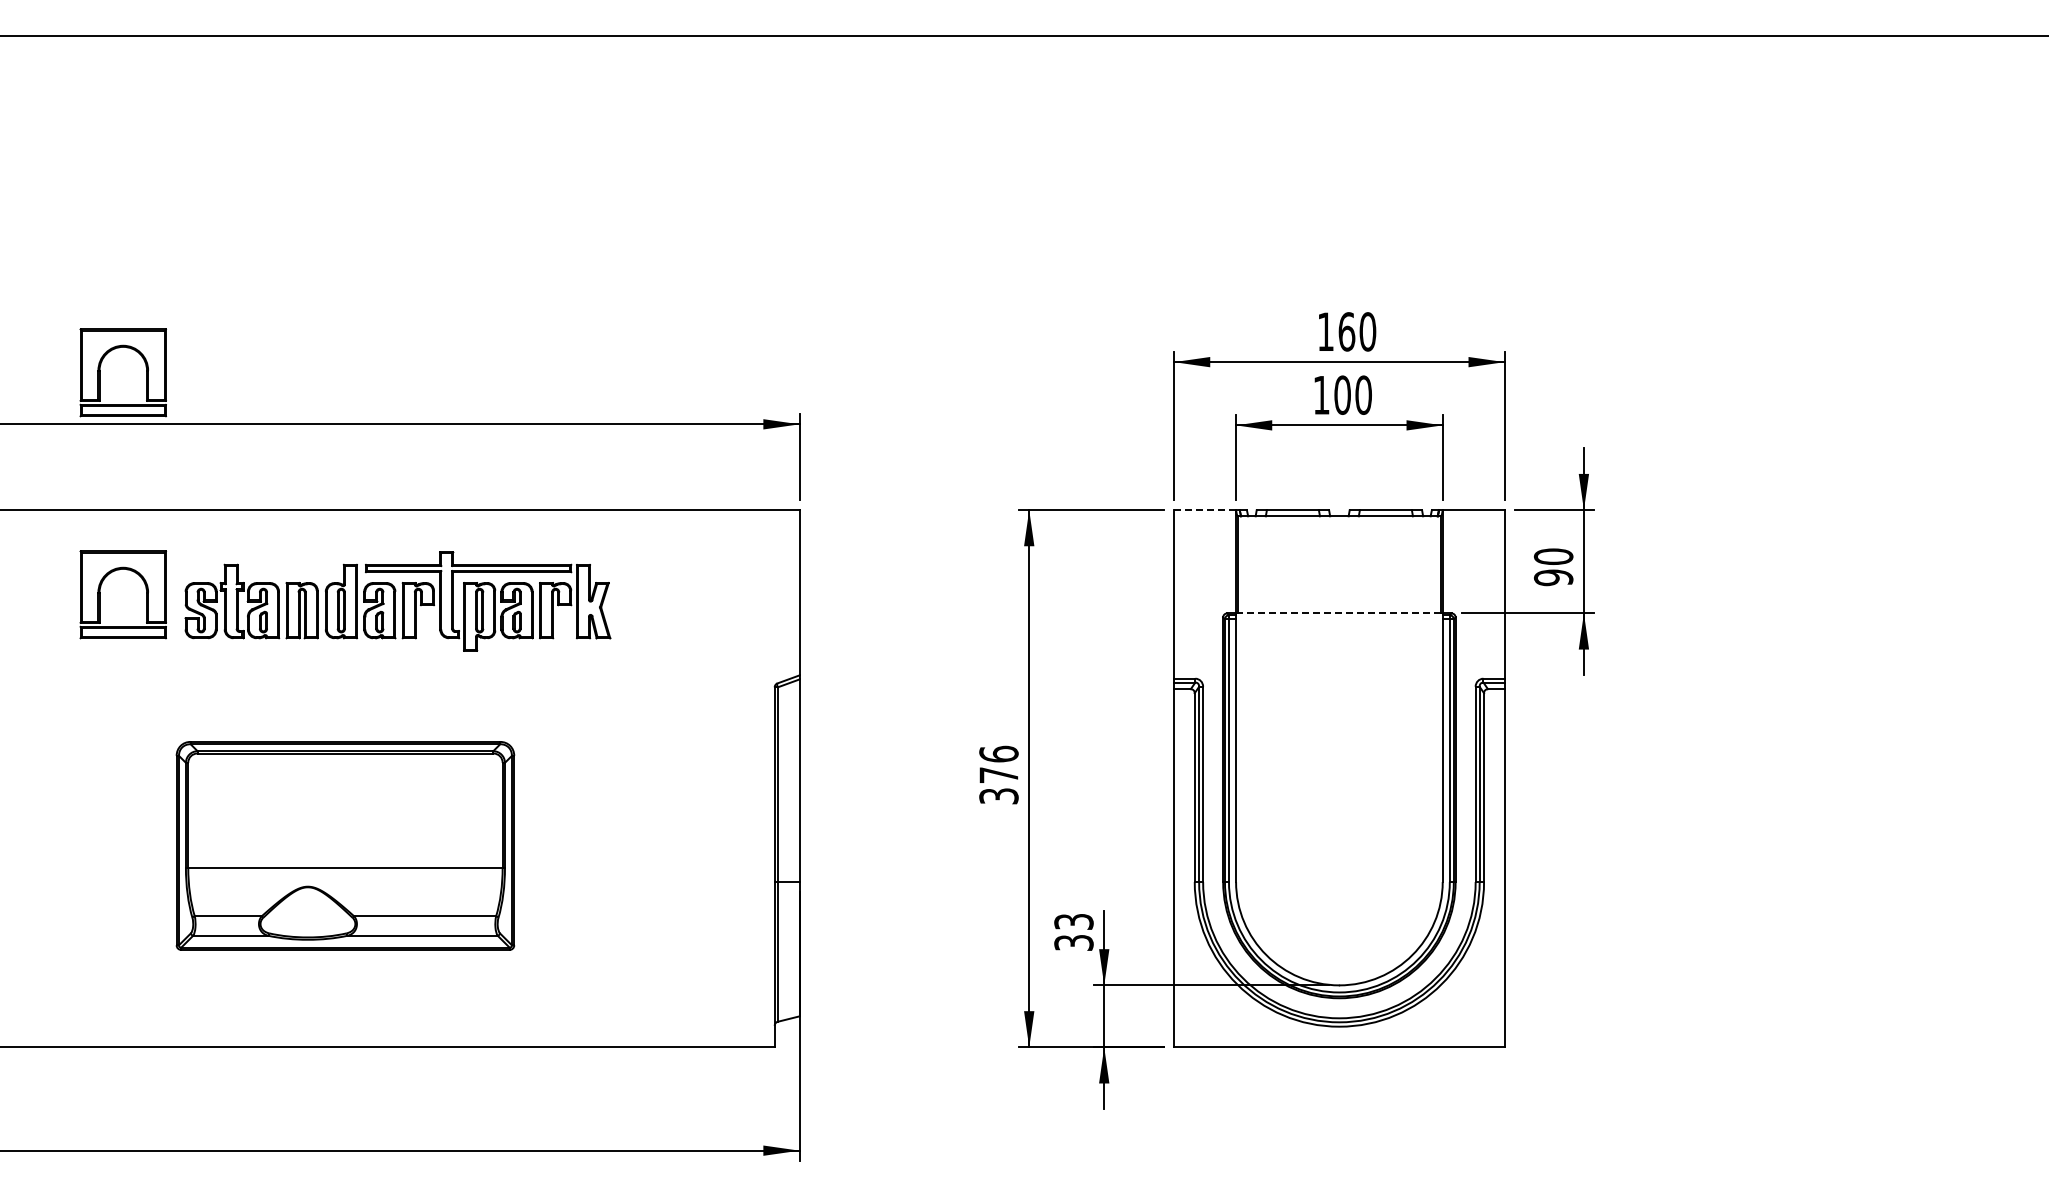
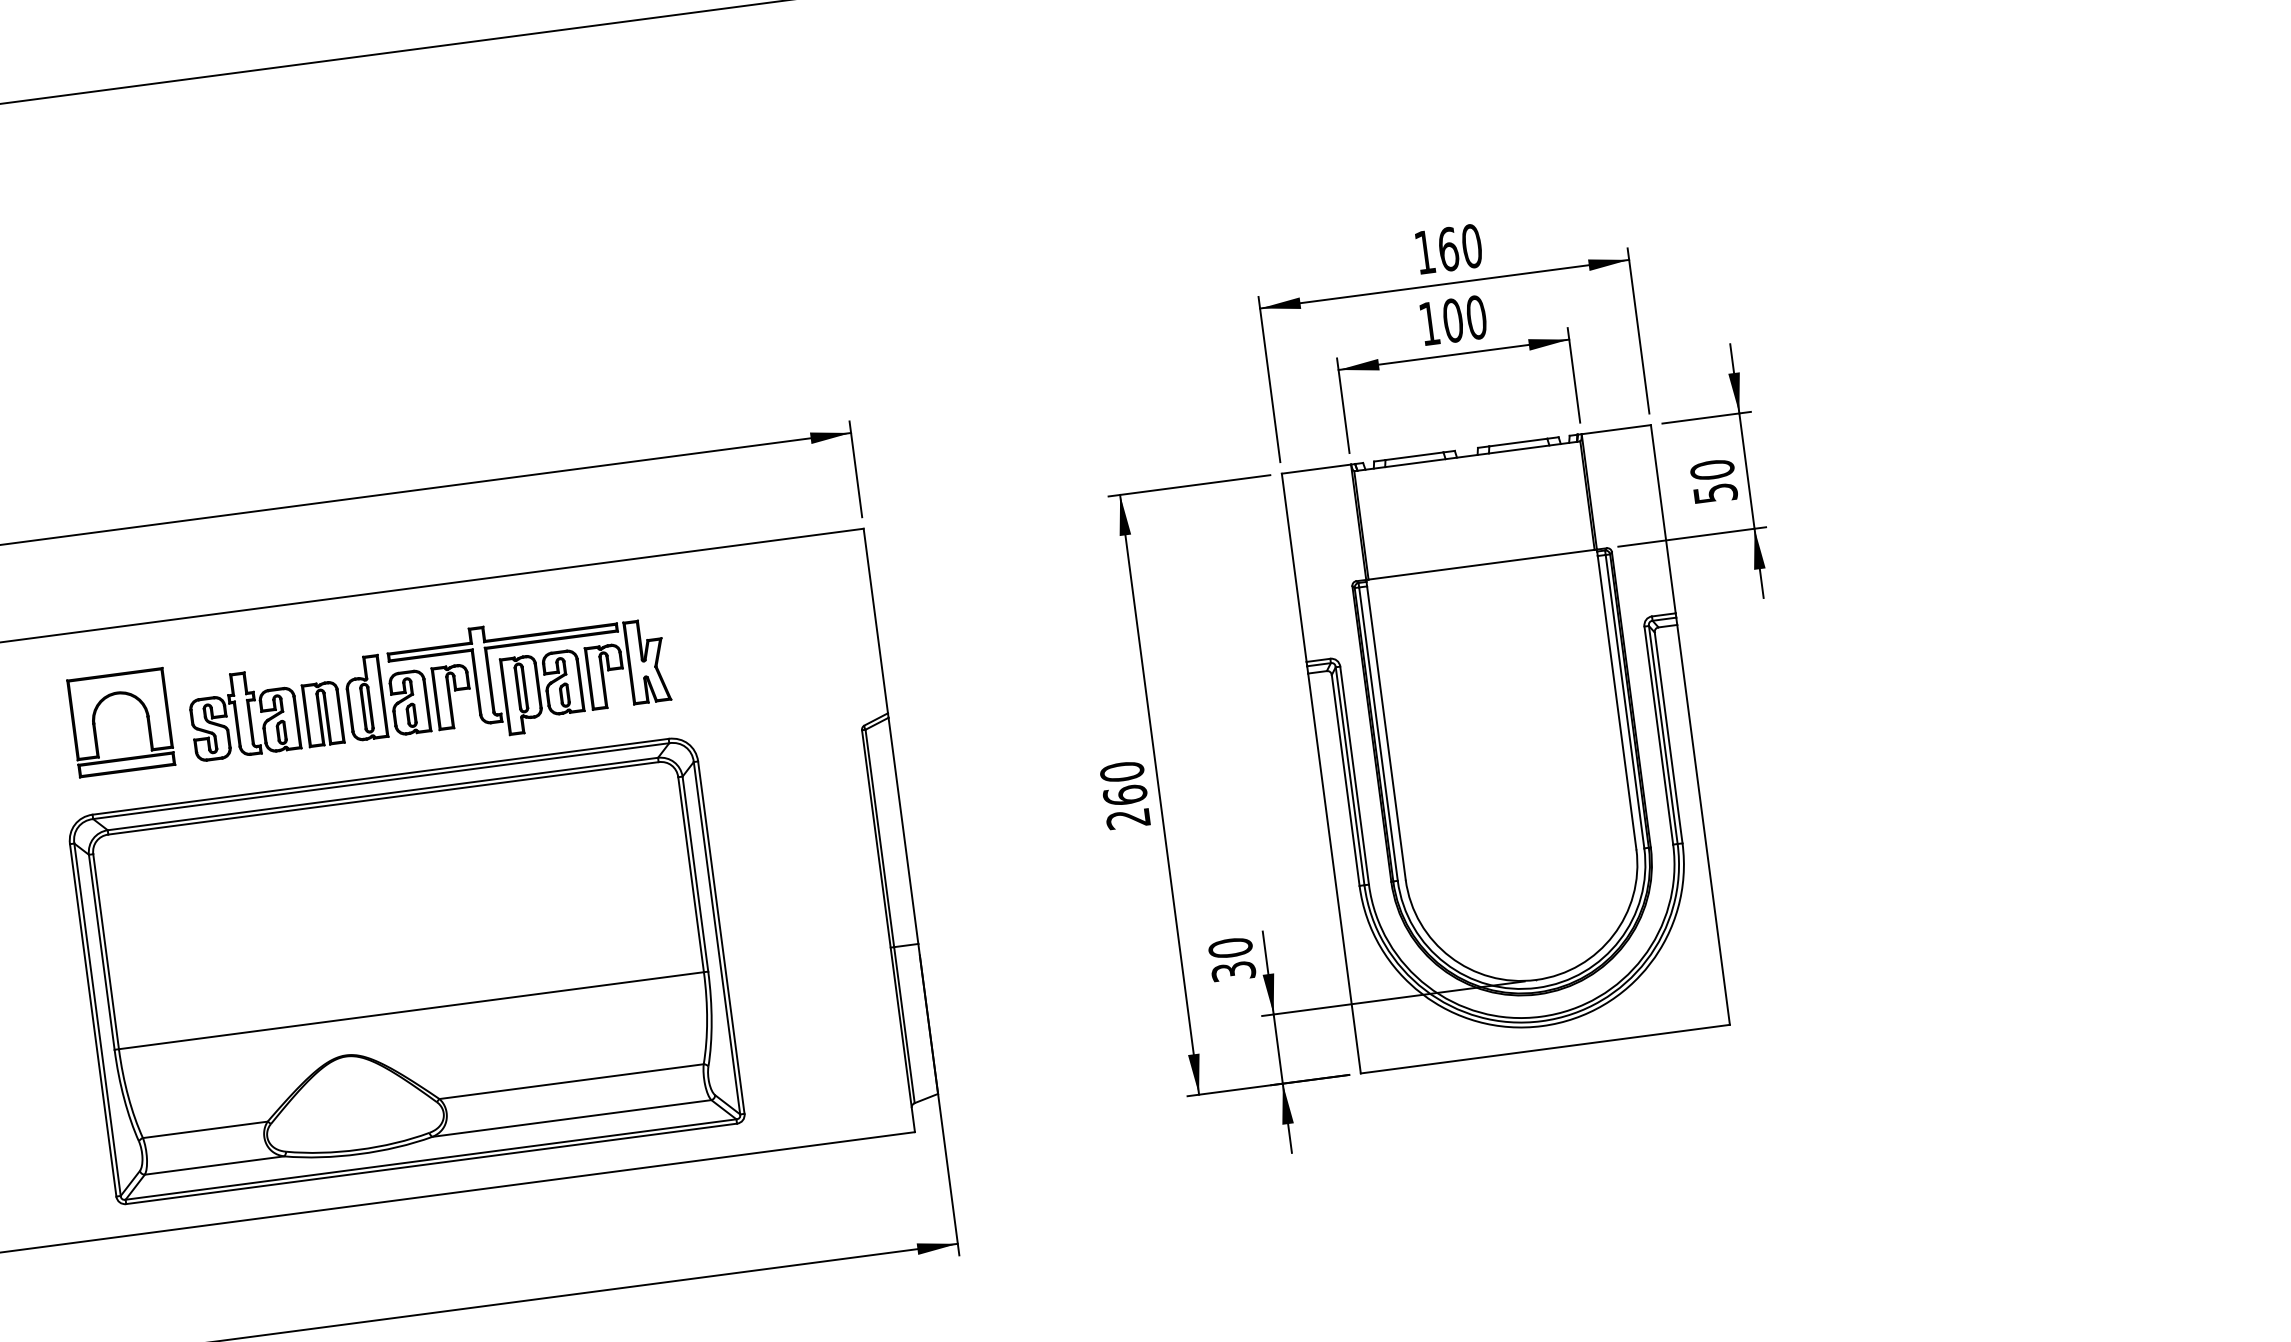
part: (100, 372) -> (63, 477), removed
line: (1205, 510) -> (1316, 469), dashed -> solid
text: (1553, 577) -> (1715, 493), 90 -> 50
line: (1338, 613) -> (1480, 564), dashed -> solid
text: (998, 774) -> (1124, 794), 376 -> 260
part: (345, 845) -> (406, 969), size x1.67
text: (1073, 921) -> (1230, 947), 33 -> 30

